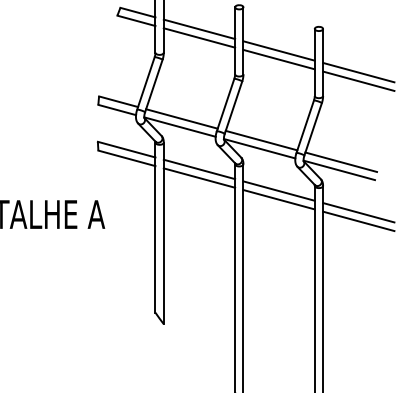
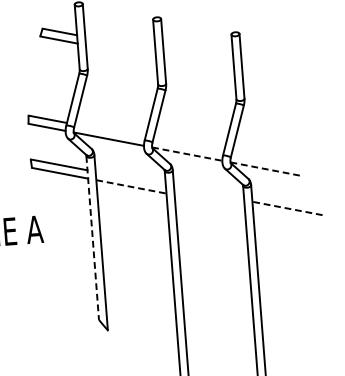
line: (199, 29) -> (120, 43), removed
line: (199, 37) -> (121, 51), removed
line: (278, 50) -> (198, 58), removed
line: (278, 59) -> (198, 66), removed
line: (358, 72) -> (276, 73), removed
line: (358, 80) -> (277, 81), removed
line: (181, 118) -> (109, 130), removed
line: (261, 140) -> (188, 146), removed
line: (259, 148) -> (187, 153), solid -> dashed
line: (341, 161) -> (267, 160), removed
line: (199, 169) -> (130, 178), removed
line: (339, 170) -> (265, 169), solid -> dashed
line: (199, 178) -> (131, 187), solid -> dashed
line: (278, 190) -> (208, 192), removed
line: (278, 199) -> (209, 201), removed
line: (358, 212) -> (287, 208), solid -> dashed
line: (358, 221) -> (287, 216), removed
line: (155, 228) -> (92, 238), solid -> dashed

